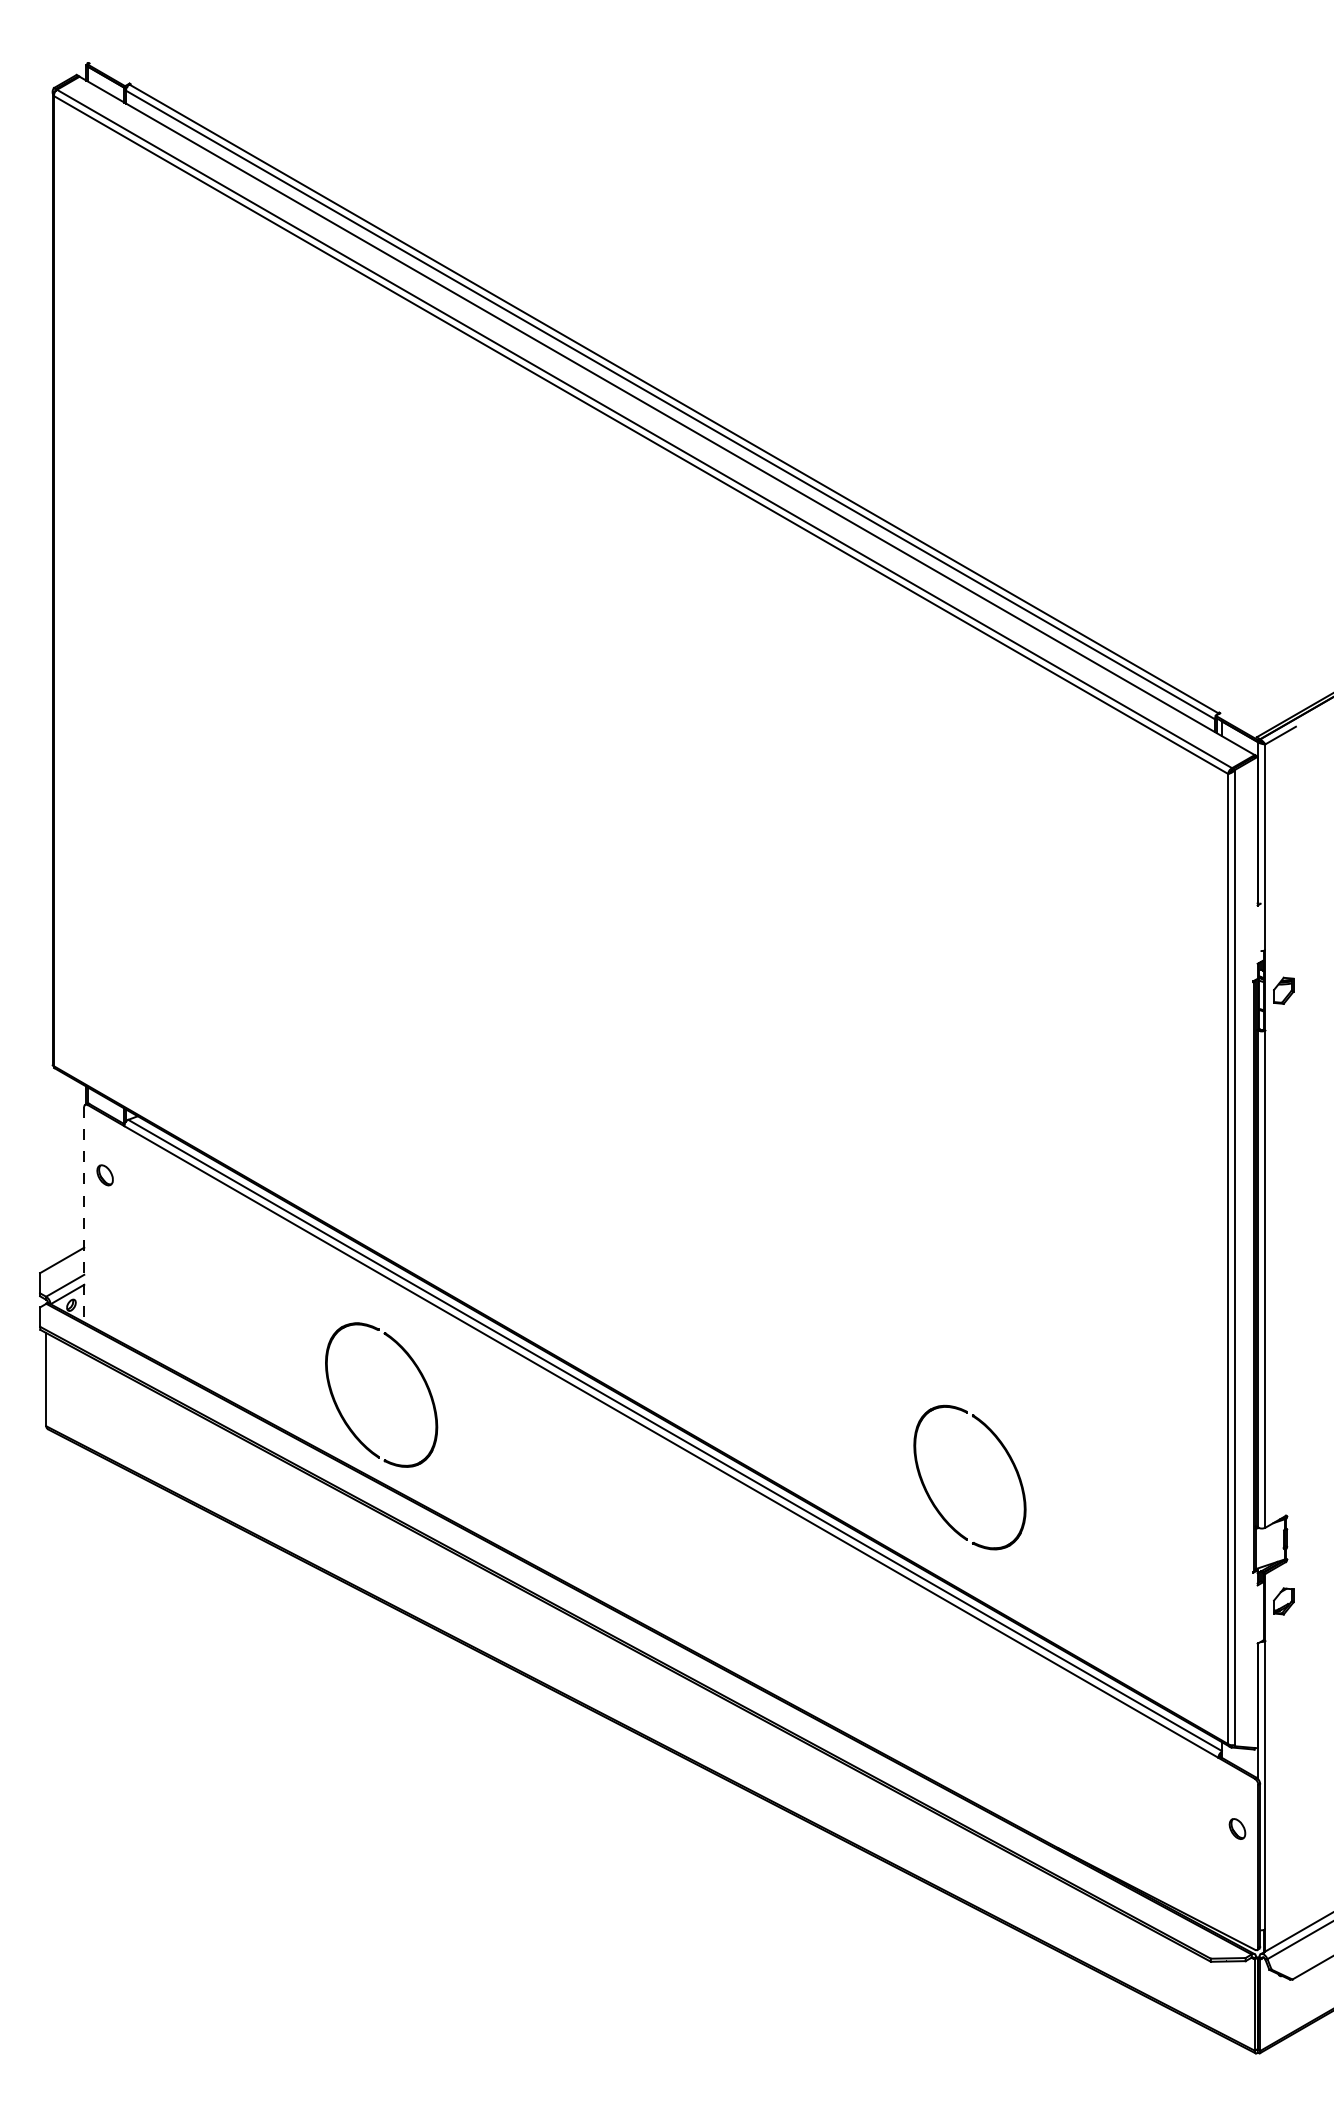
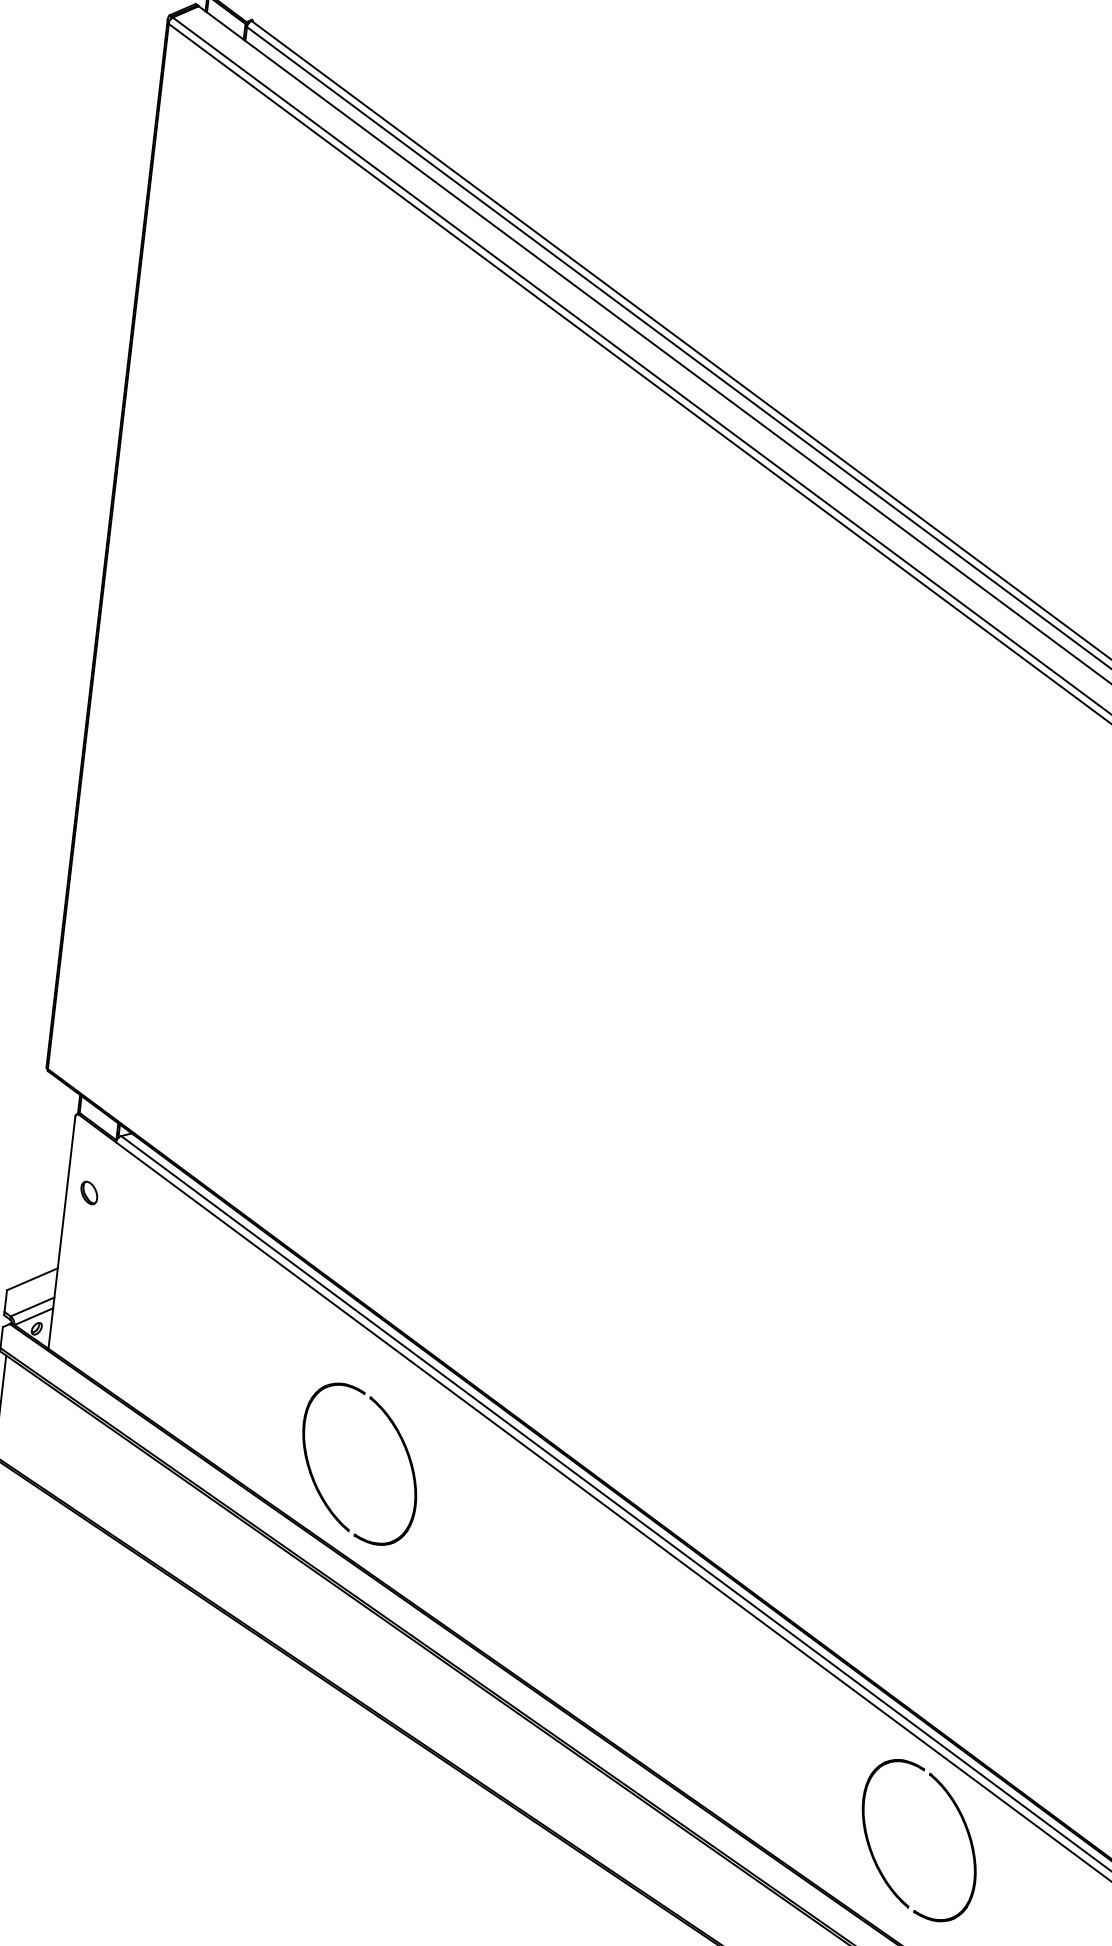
line: (84, 1214) -> (62, 1232), dashed -> solid
part: (932, 1499) -> (876, 1859), moved

